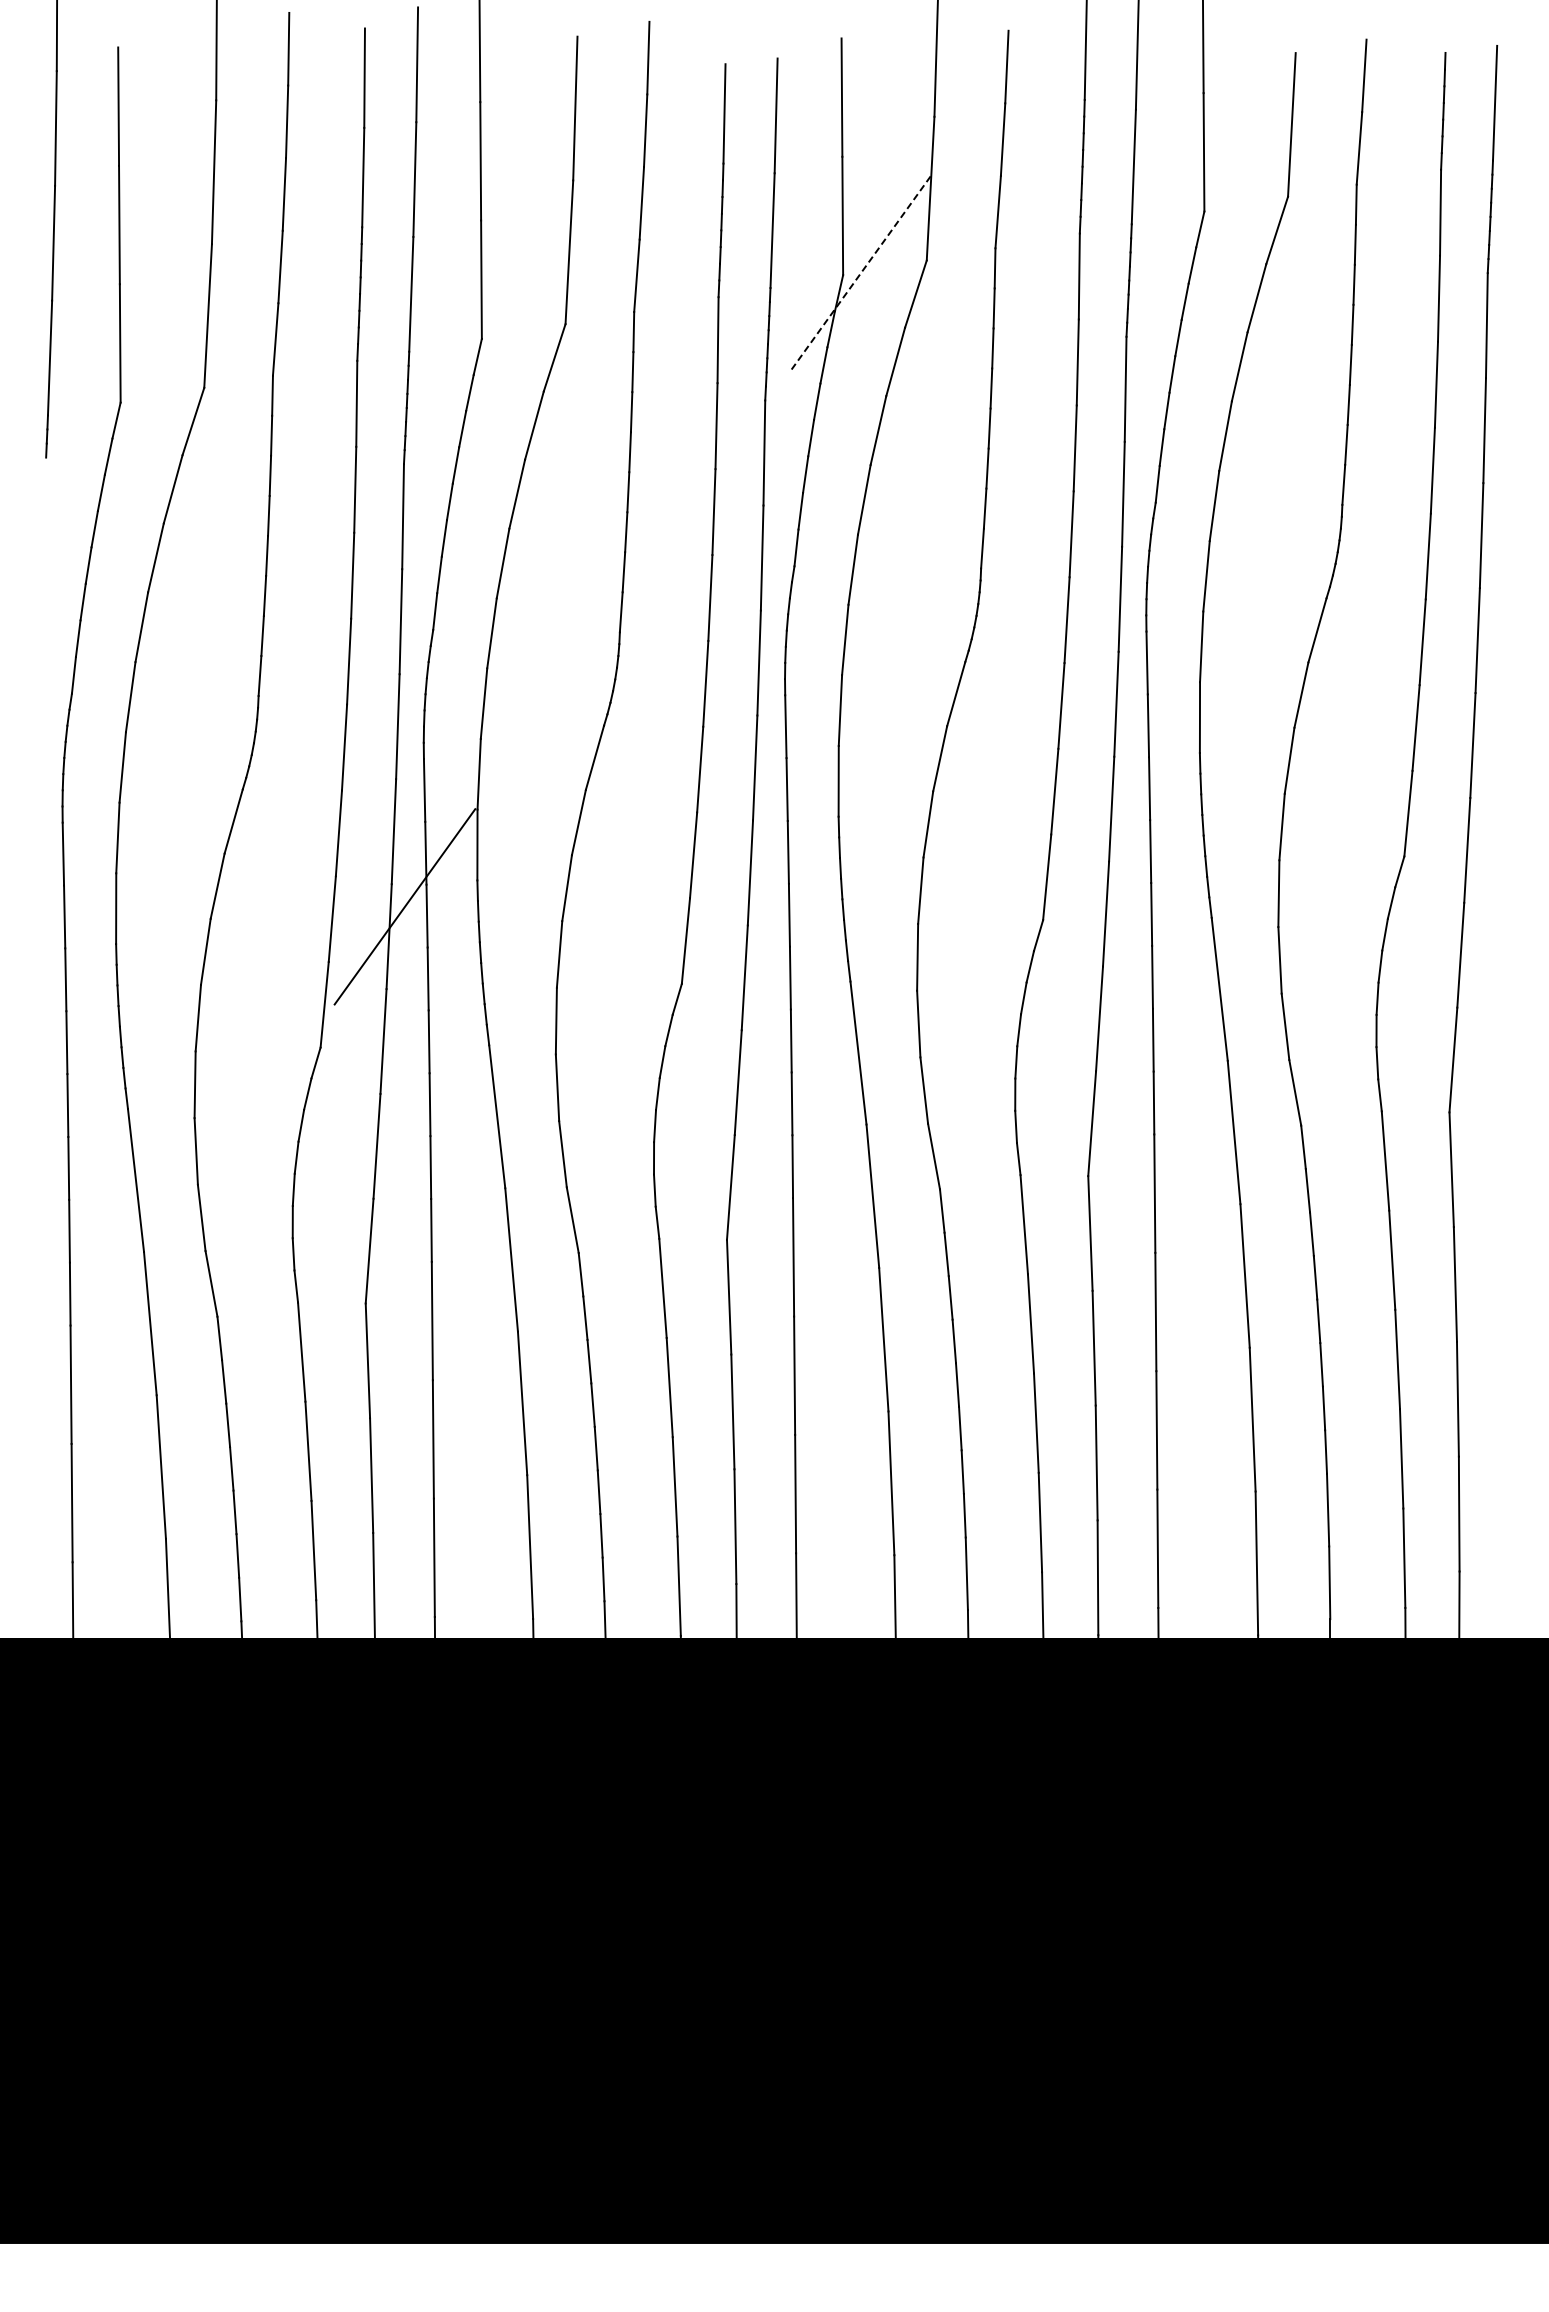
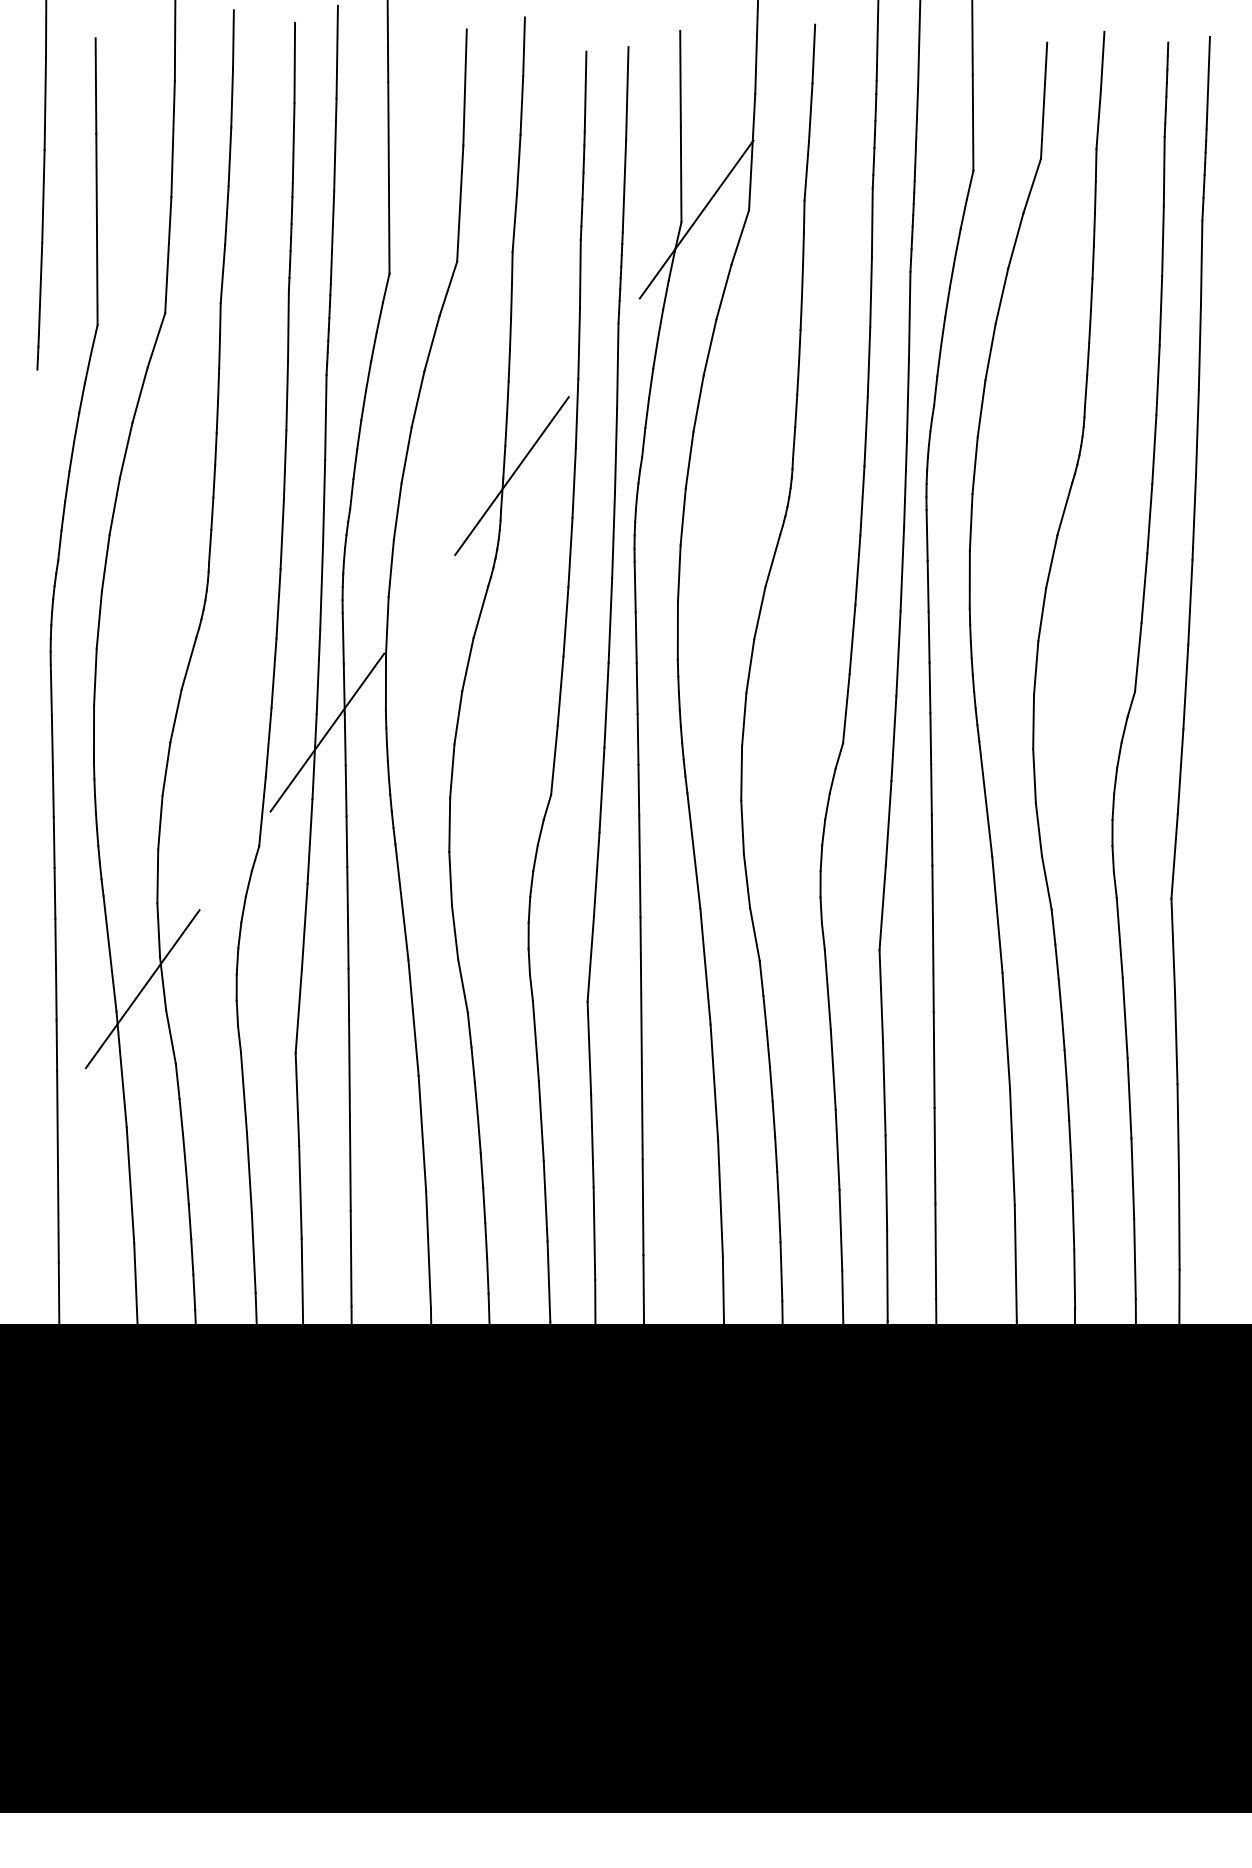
line: (862, 271) -> (697, 219), dashed -> solid
line: (633, 589) -> (512, 476), added
line: (176, 1223) -> (142, 988), added

